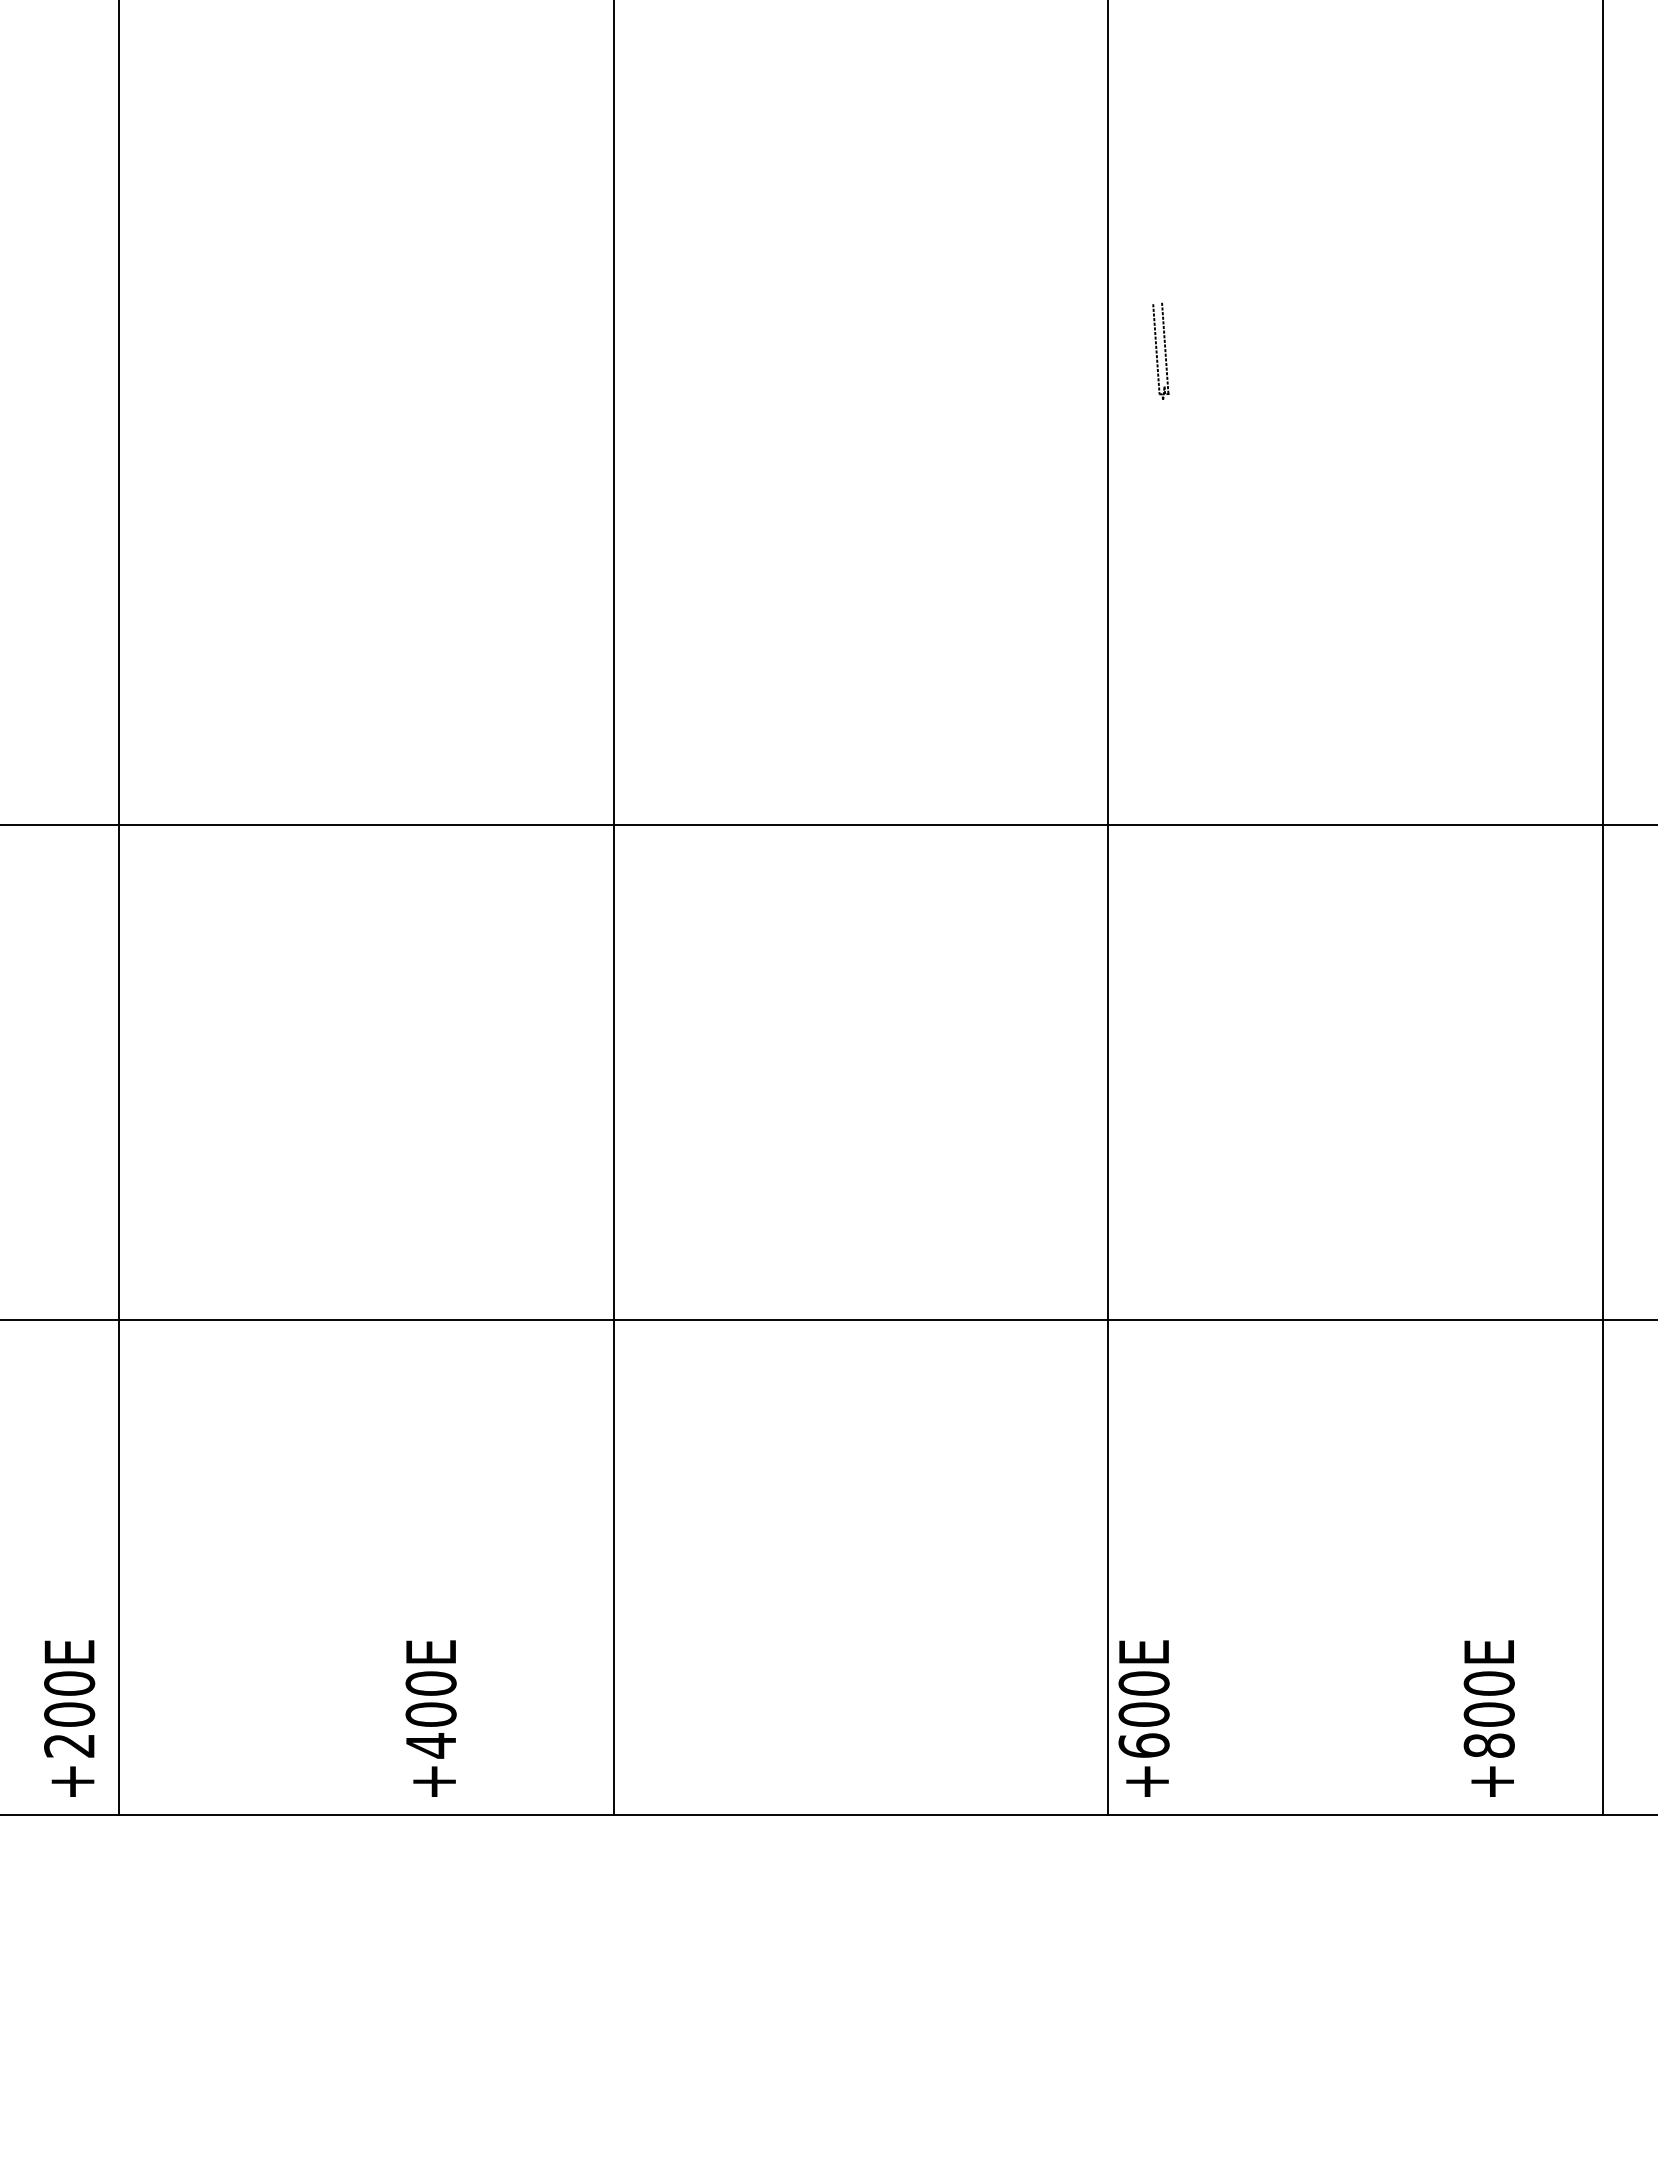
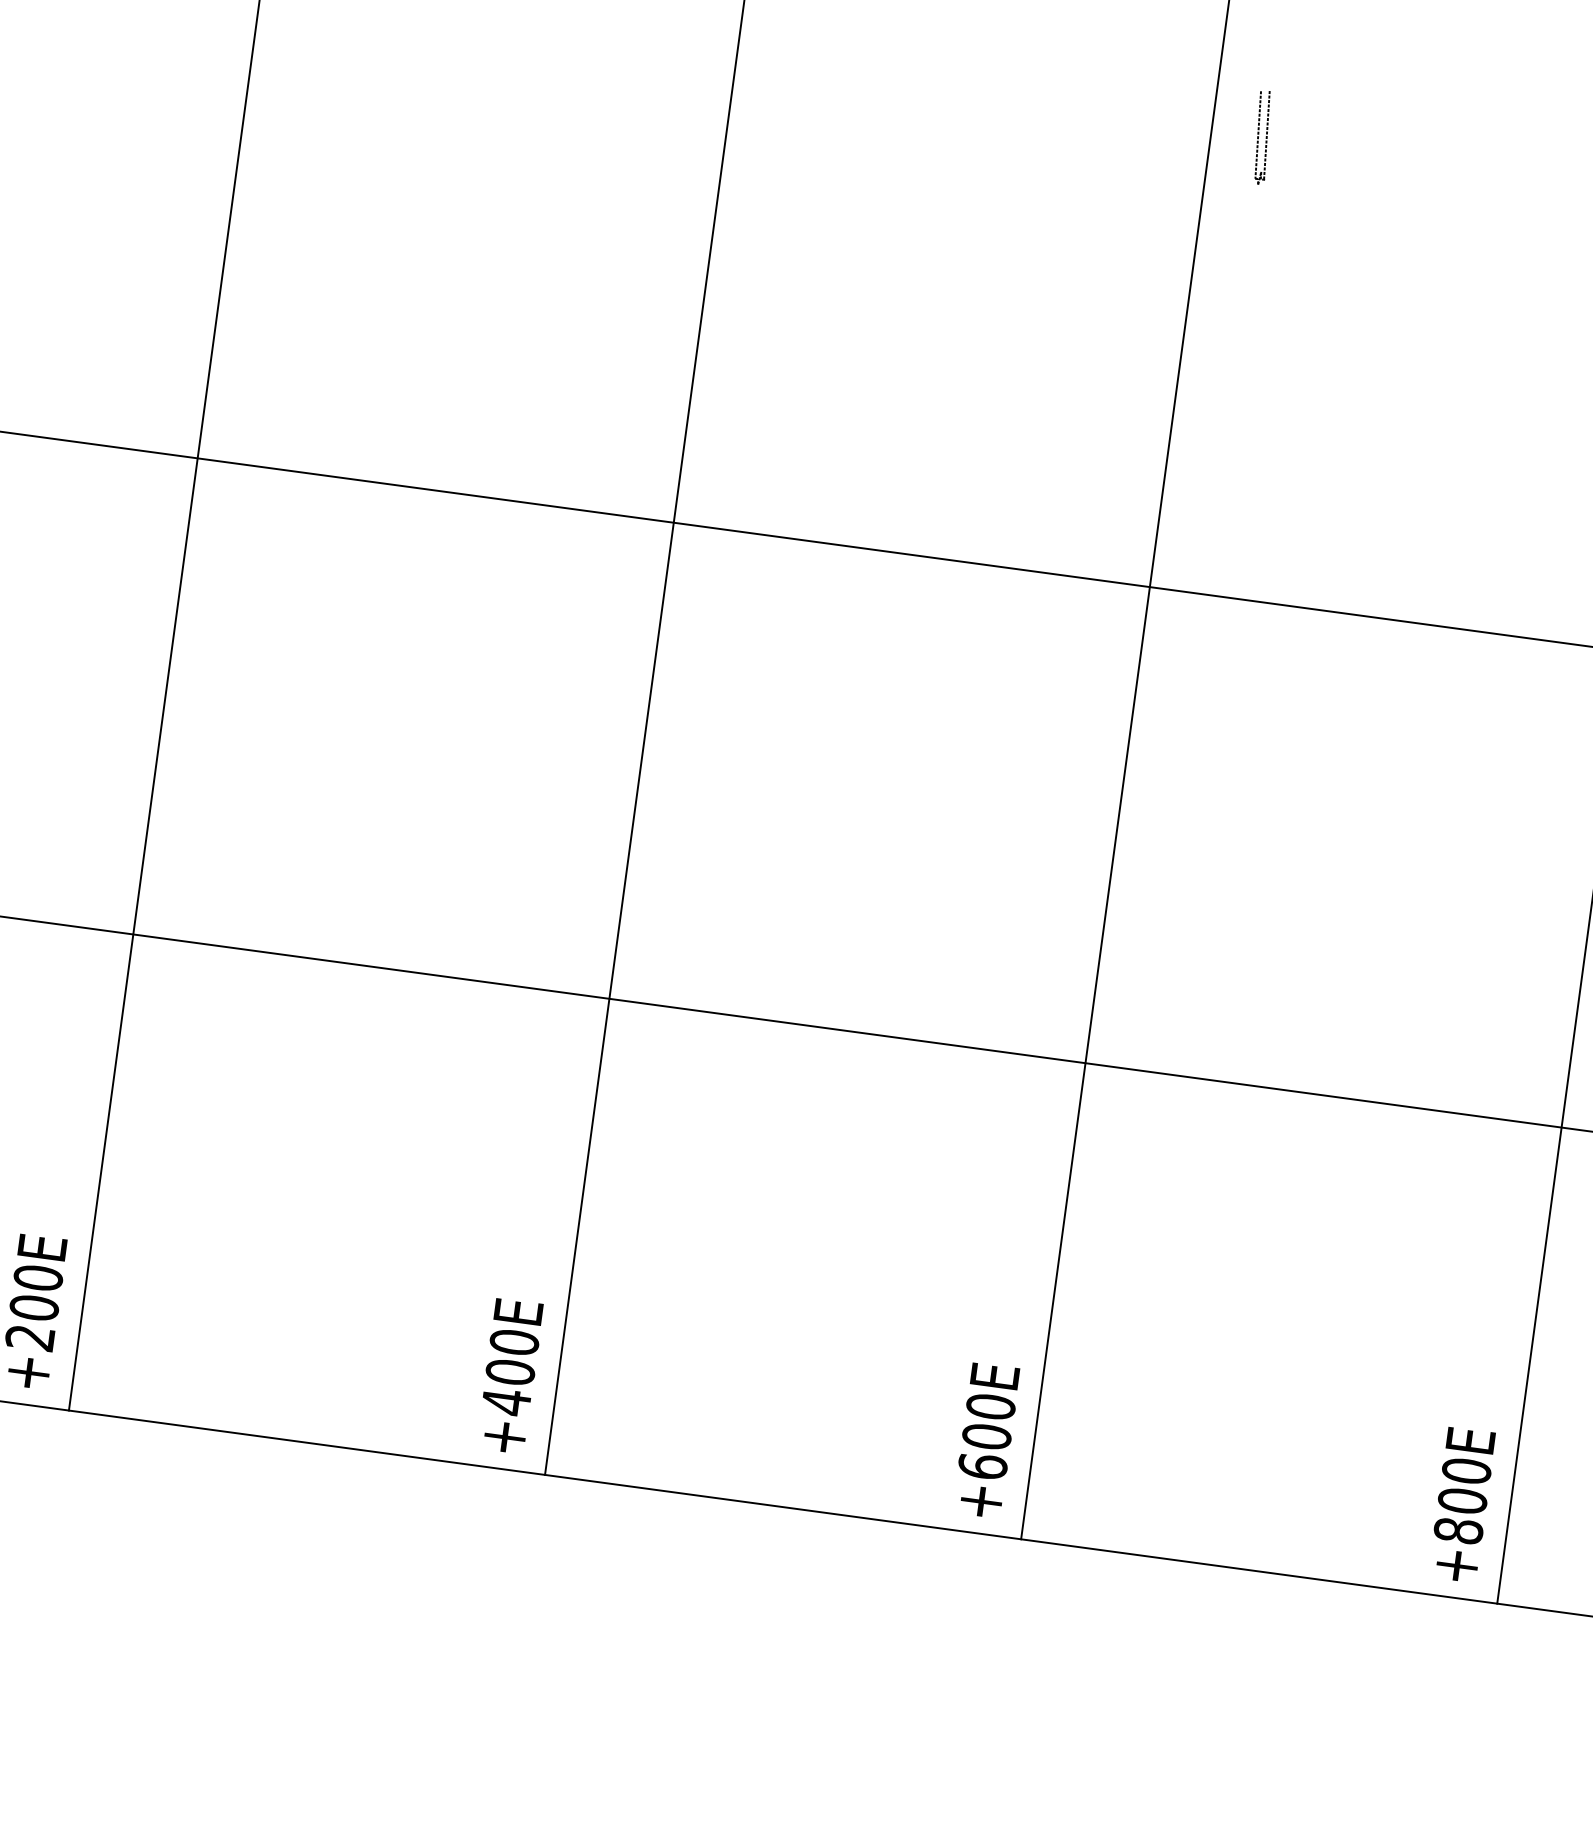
text: (430, 1718) -> (509, 1375), moved
text: (1143, 1718) -> (985, 1440), moved
text: (1488, 1718) -> (1461, 1504), moved

